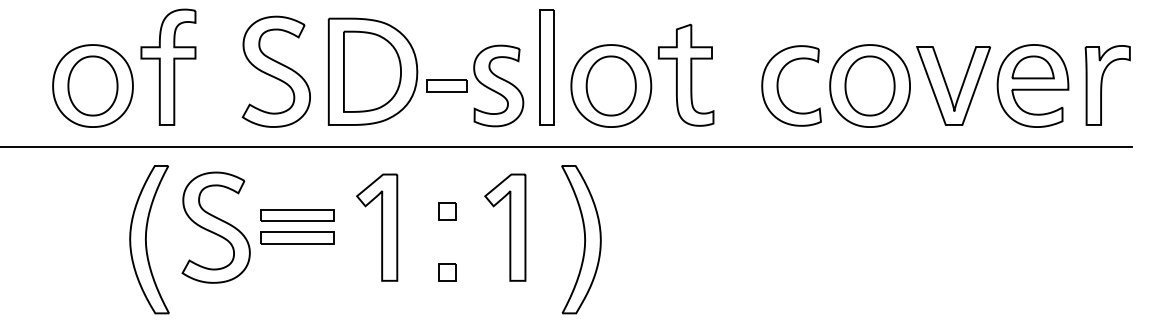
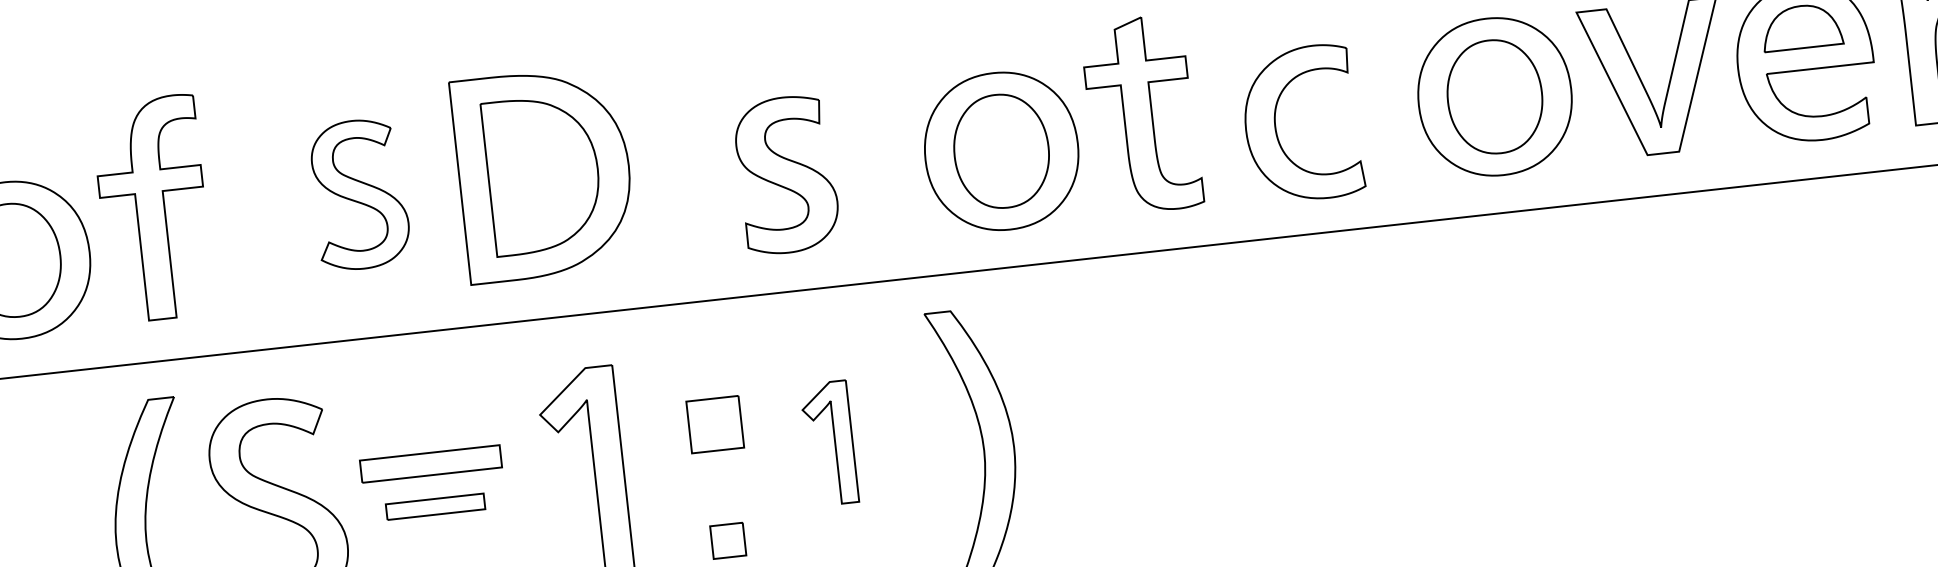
part: (546, 67) -> (874, 129), removed
part: (275, 71) -> (358, 194), size x0.7
part: (446, 85) -> (687, 185), removed
part: (778, 85) -> (1277, 125), moved
part: (447, 211) -> (715, 425), size x1.6
part: (505, 227) -> (829, 443), size x0.6
part: (297, 237) -> (435, 506), size x0.7

